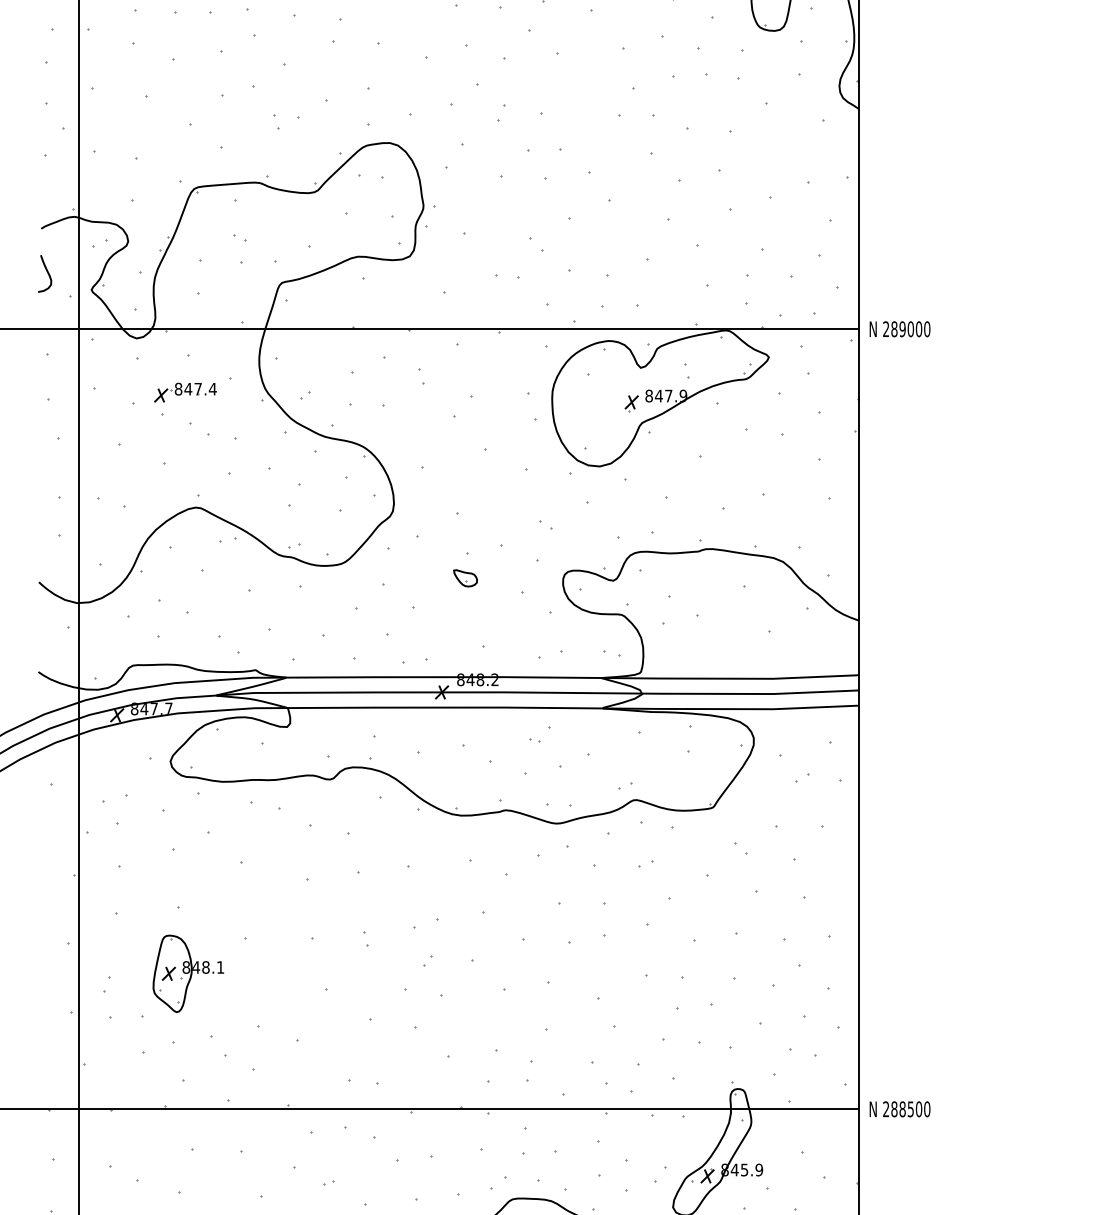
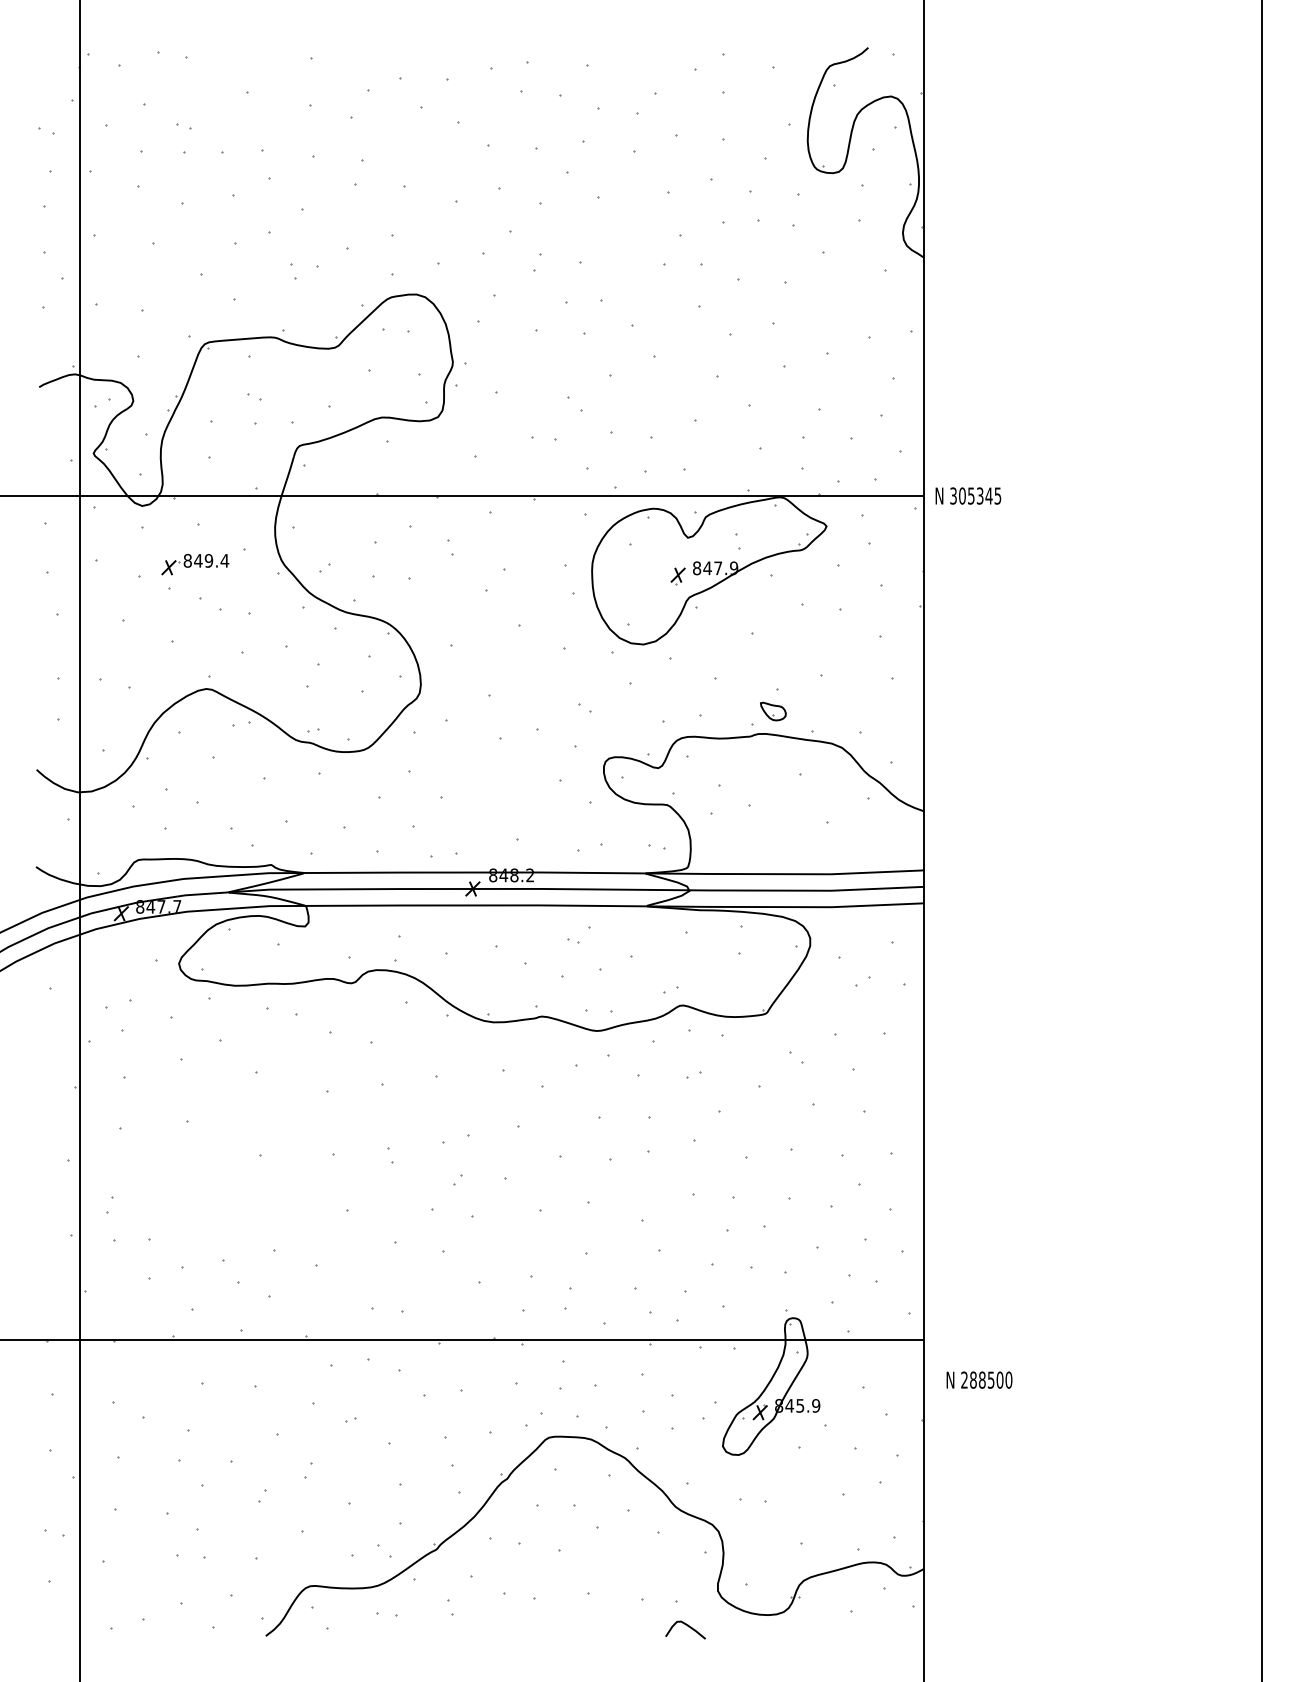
curve: (46, 271) -> (44, 433), removed
text: (906, 328) -> (975, 495), 289000 -> 305345
text: (197, 388) -> (208, 560), 847.4 -> 849.4
part: (465, 578) -> (773, 711), moved
part: (187, 973) -> (197, 1193), removed
text: (900, 1108) -> (979, 1379), moved

